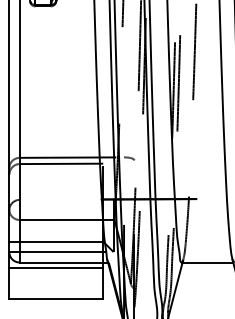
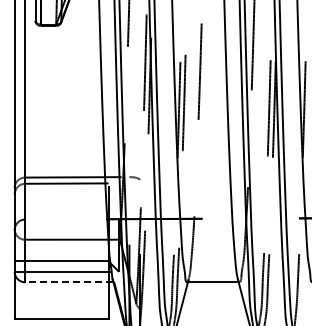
line: (63, 262) -> (68, 282), solid -> dashed
line: (56, 268) -> (61, 288), removed

